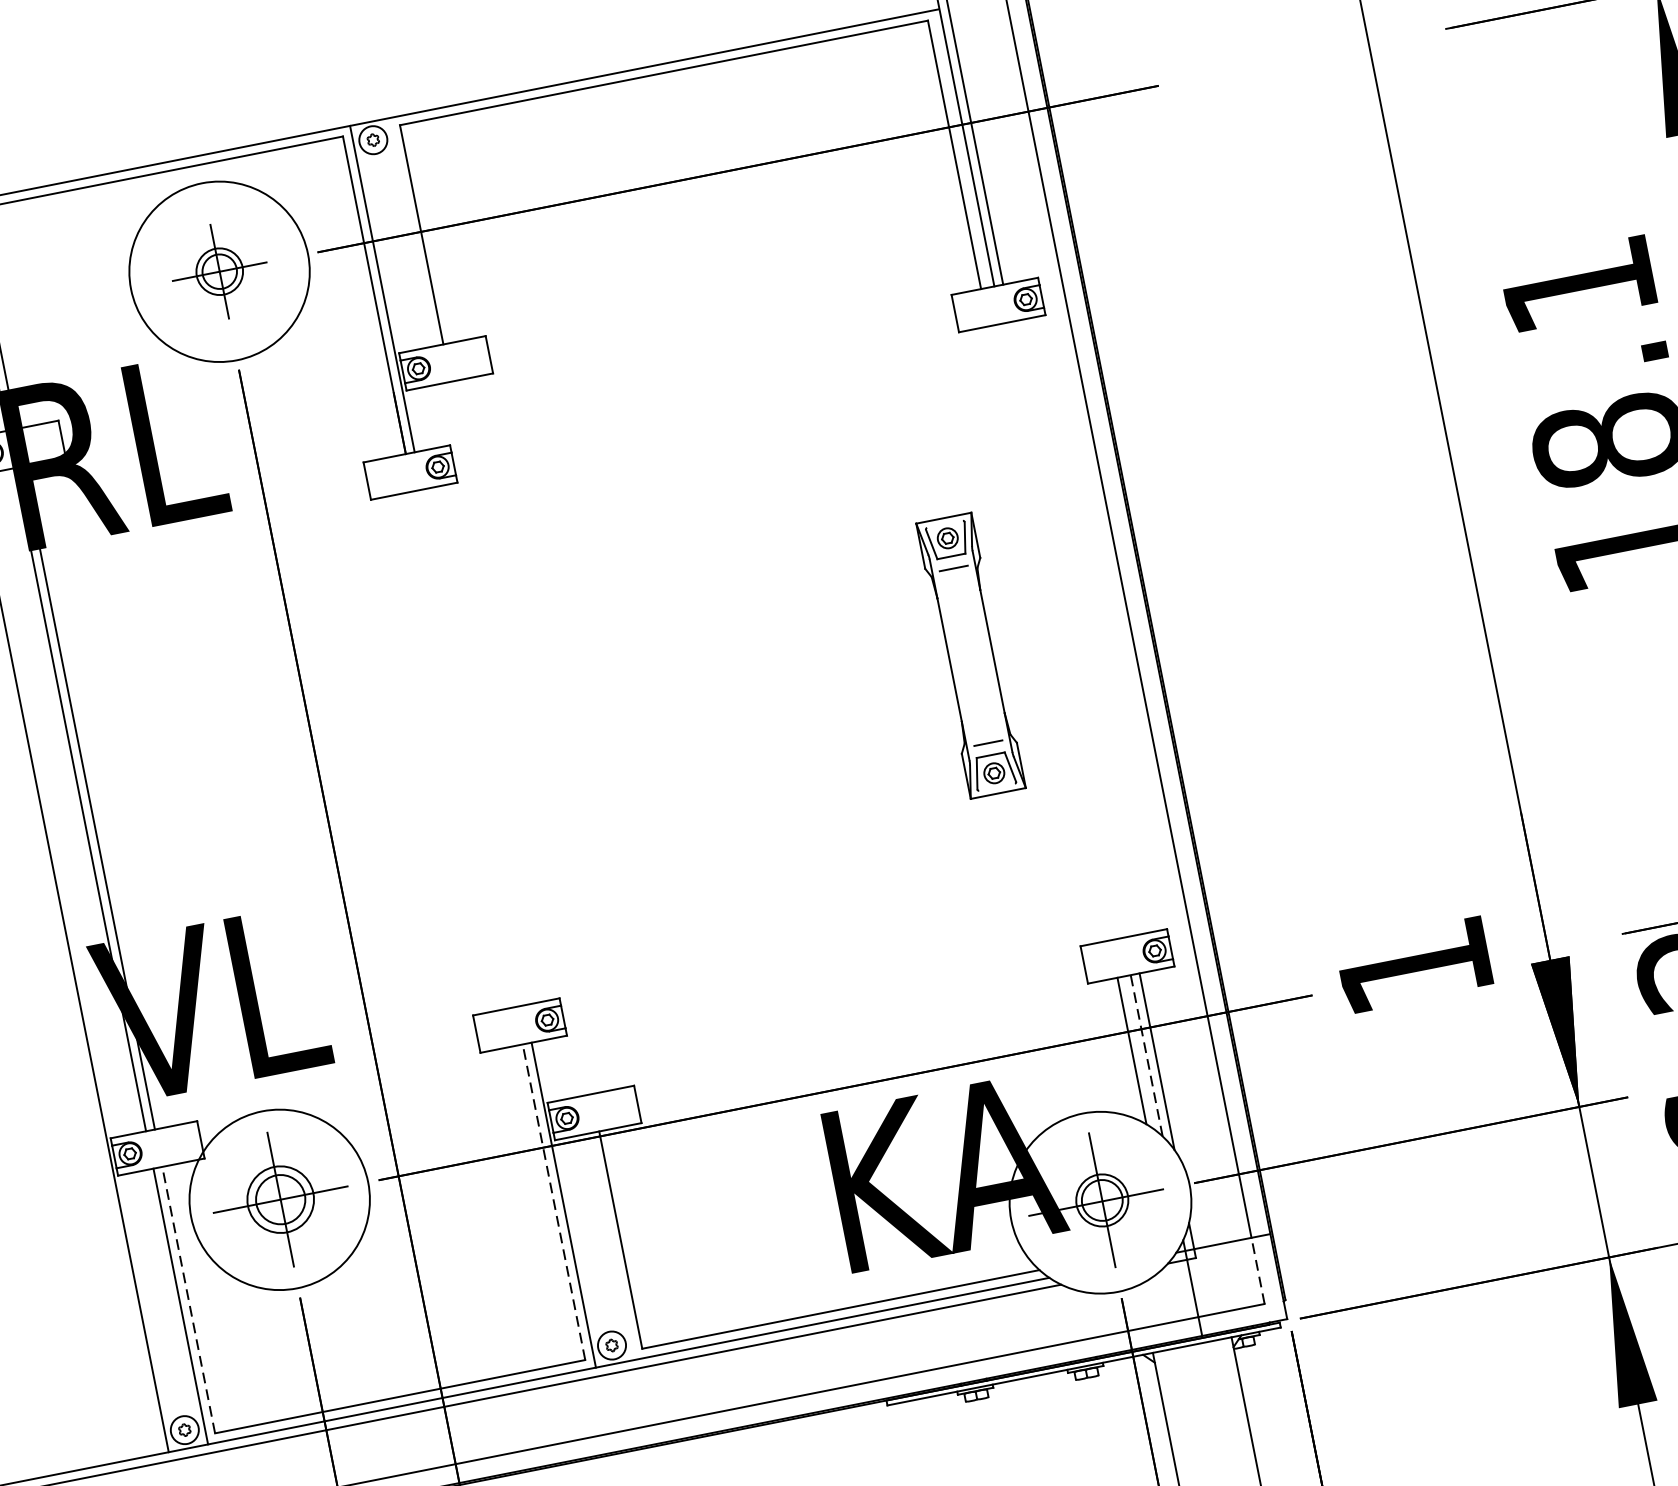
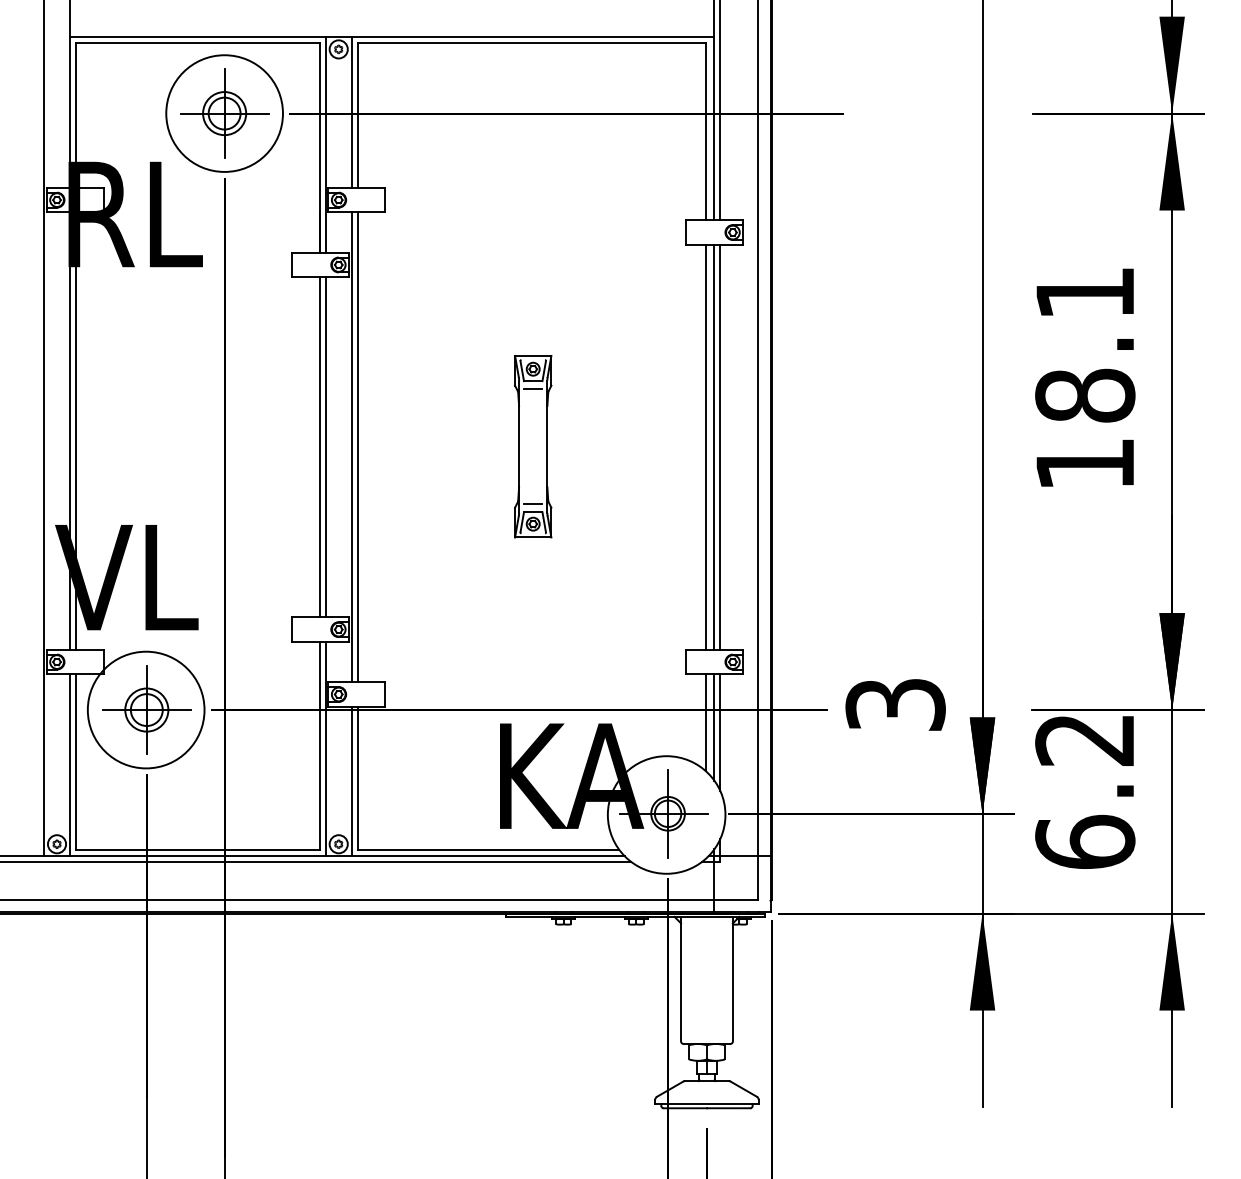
line: (411, 232) -> (351, 112), added
part: (219, 271) -> (224, 113), size x1.43
line: (1071, 627) -> (720, 446), added
line: (1062, 629) -> (714, 446), added
line: (1048, 632) -> (705, 446), added
part: (971, 655) -> (533, 446), moved
line: (521, 738) -> (357, 447), added
line: (512, 740) -> (351, 447), added
line: (472, 747) -> (325, 447), added
line: (463, 749) -> (319, 447), added
text: (1414, 966) -> (895, 704), 1 -> 3
line: (1146, 1055) -> (714, 727), dashed -> solid
line: (553, 1201) -> (319, 745), dashed -> solid
line: (612, 1246) -> (351, 781), added
line: (1258, 1271) -> (758, 878), dashed -> solid
line: (188, 1300) -> (75, 762), dashed -> solid

